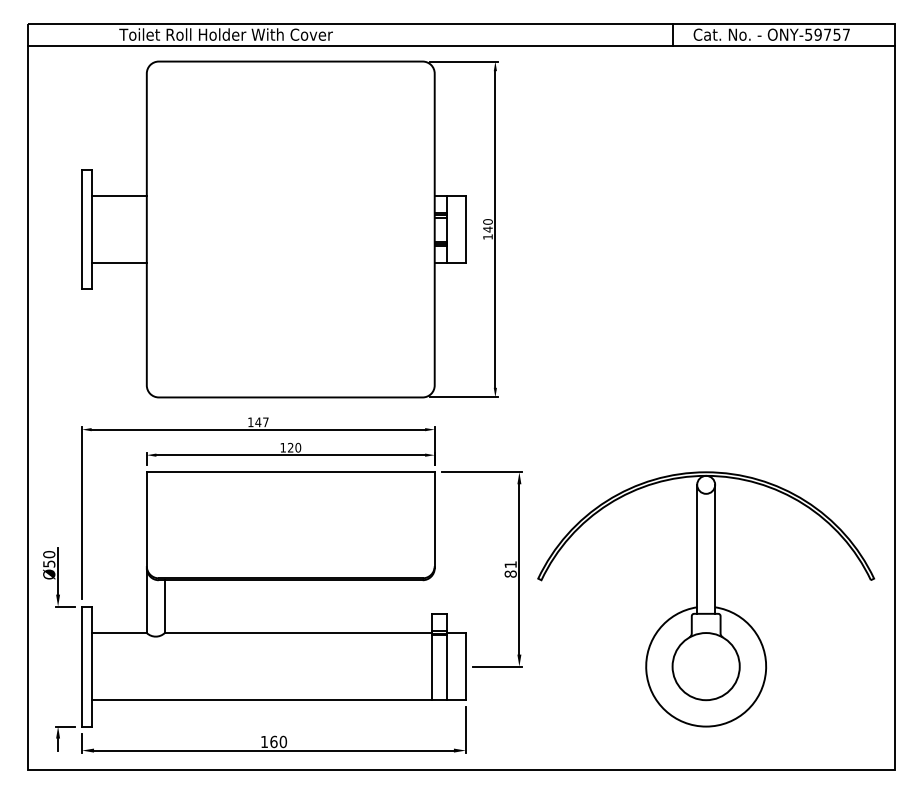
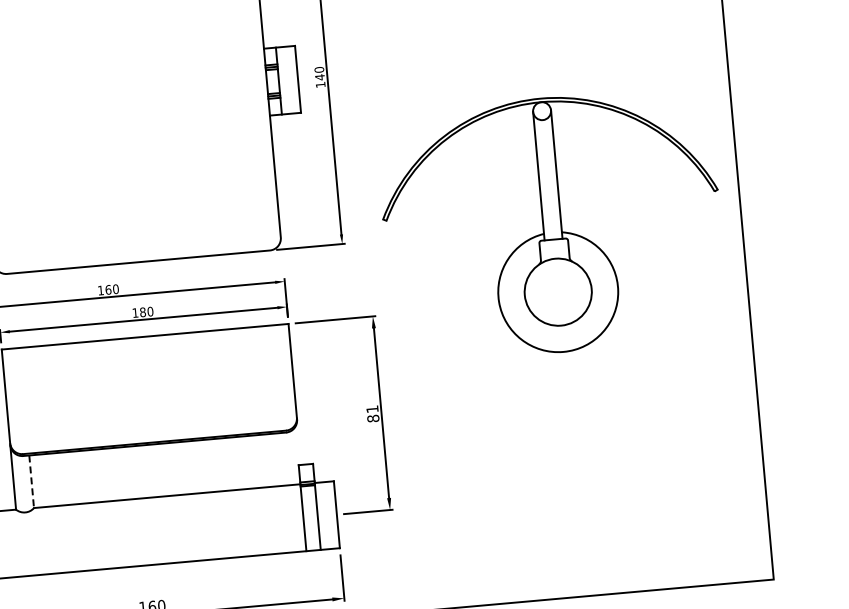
text: (261, 422) -> (111, 289), 147 -> 160
text: (290, 447) -> (142, 312), 120 -> 180
part: (706, 599) -> (552, 225), moved
line: (164, 607) -> (31, 482), solid -> dashed

